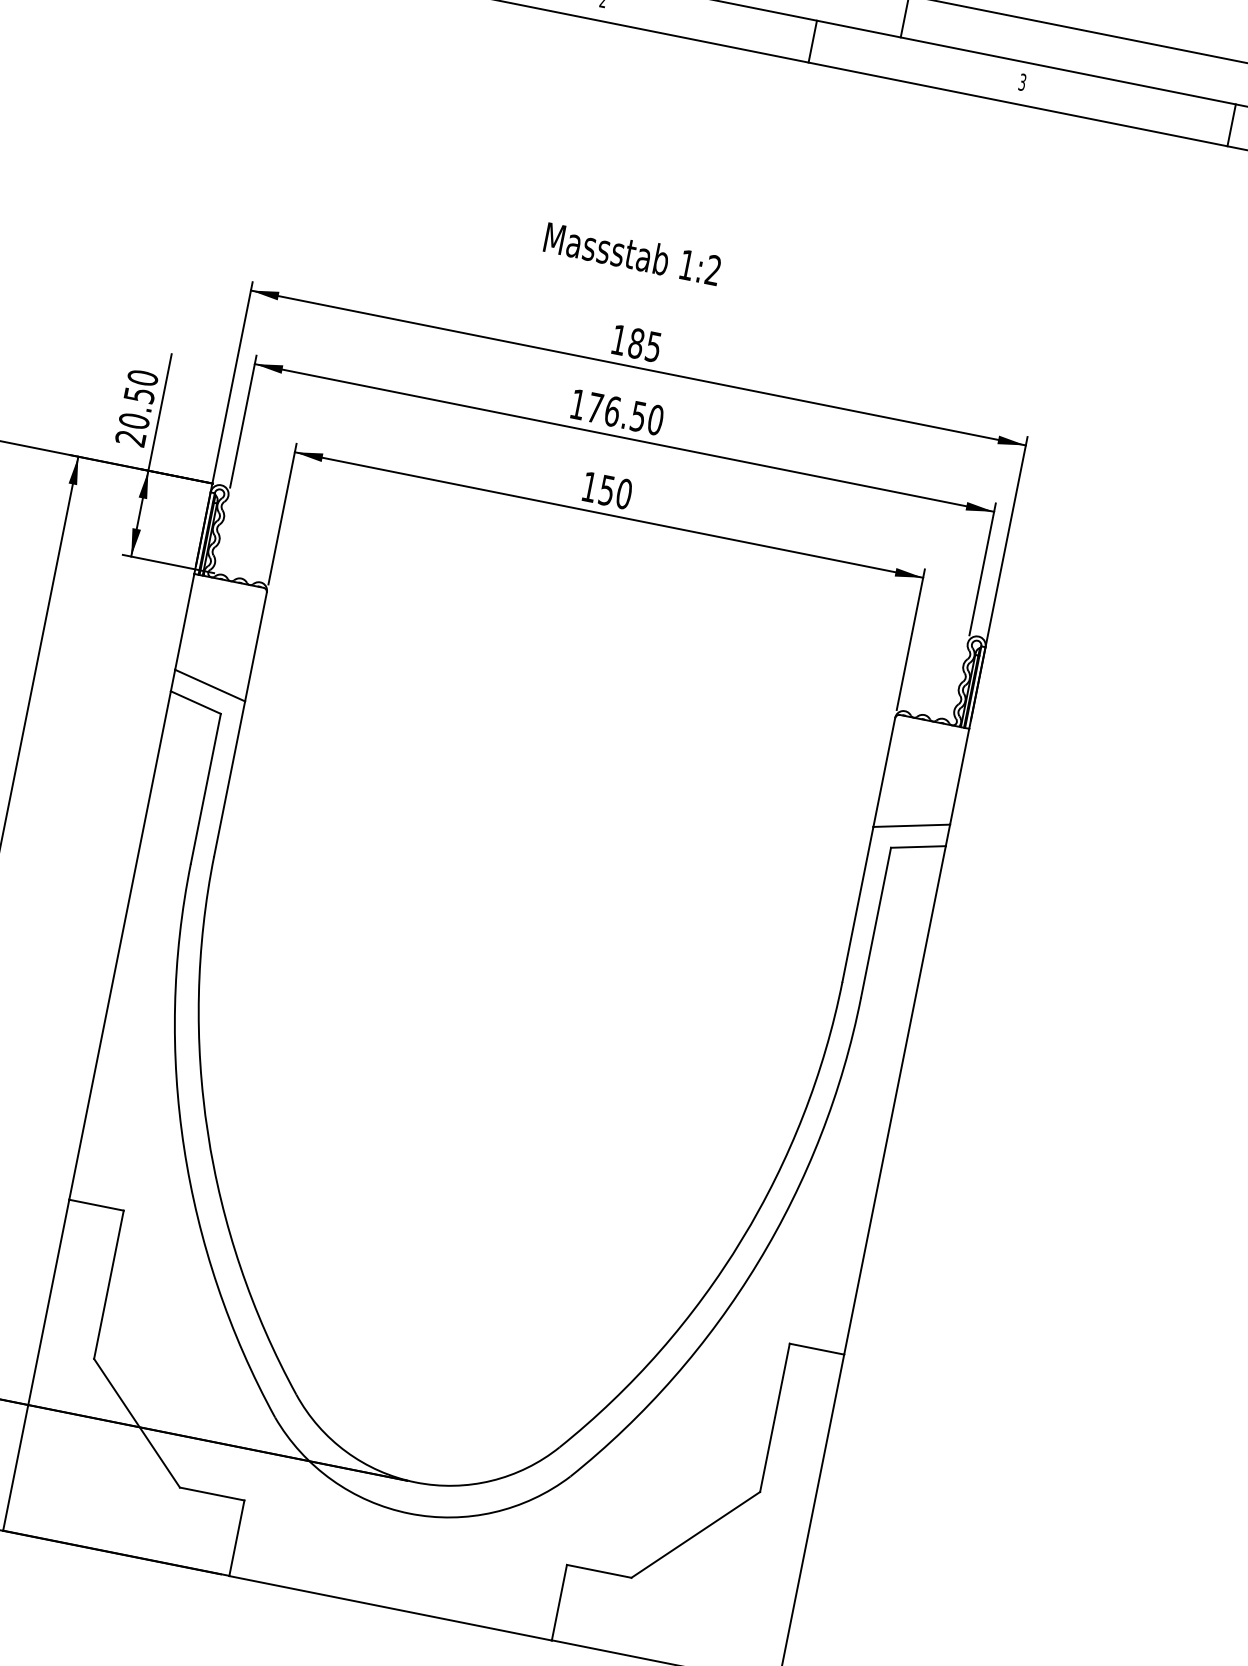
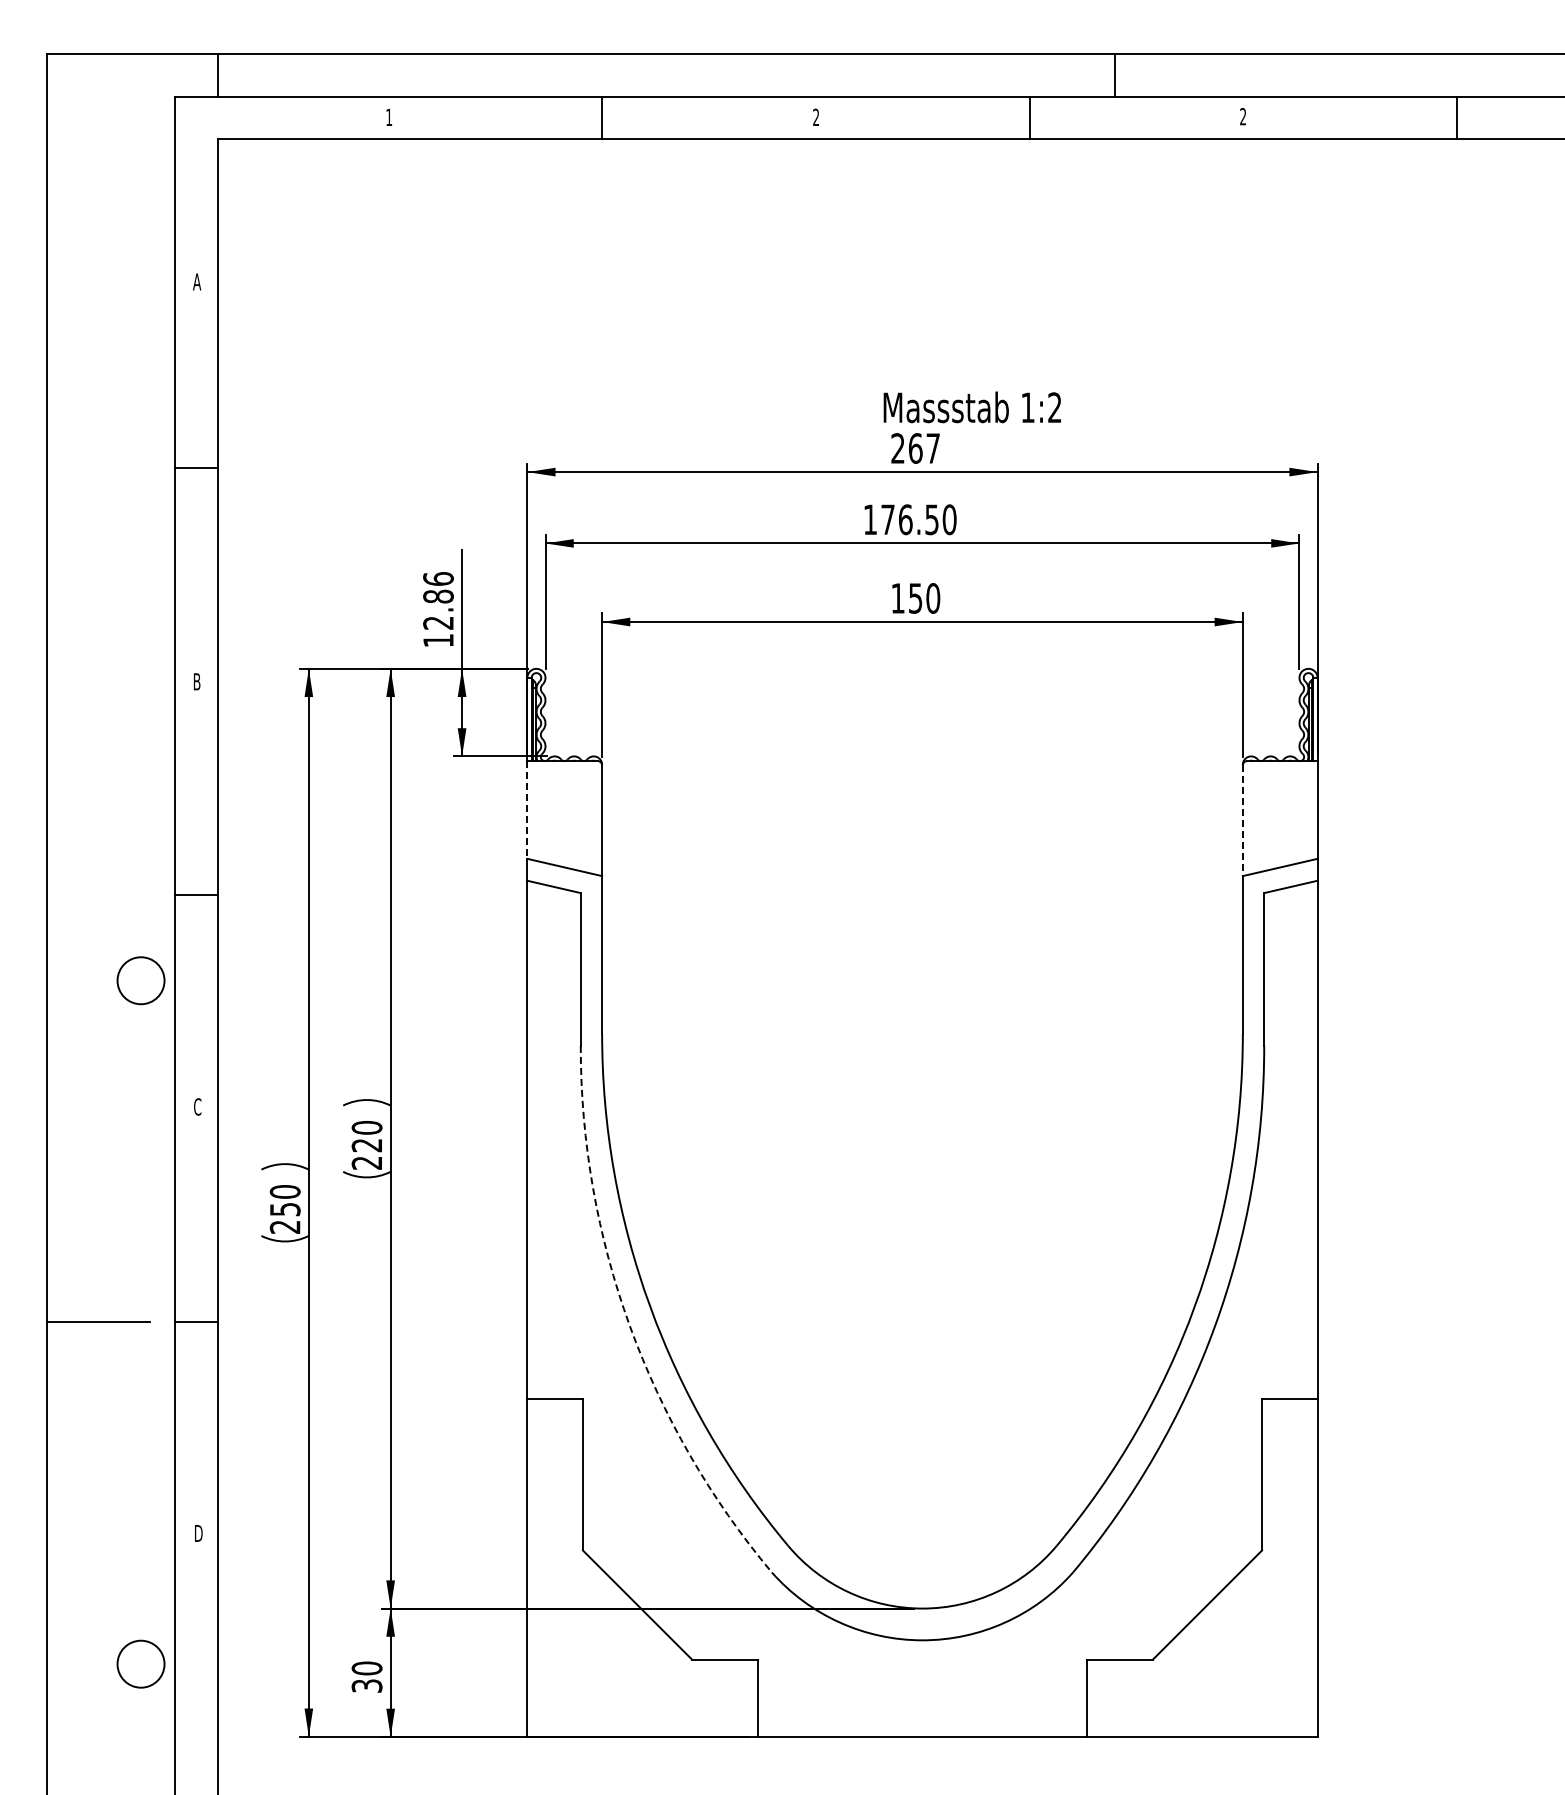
text: (1022, 82) -> (1243, 116), 3 -> 2
text: (631, 253) -> (971, 407), moved
text: (636, 343) -> (915, 448), 185 -> 267
text: (136, 407) -> (438, 609), 20.50 -> 12.86
line: (184, 621) -> (527, 809), solid -> dashed
line: (883, 773) -> (1242, 821), solid -> dashed
arc: (183, 1148) -> (629, 1326), solid -> dashed

